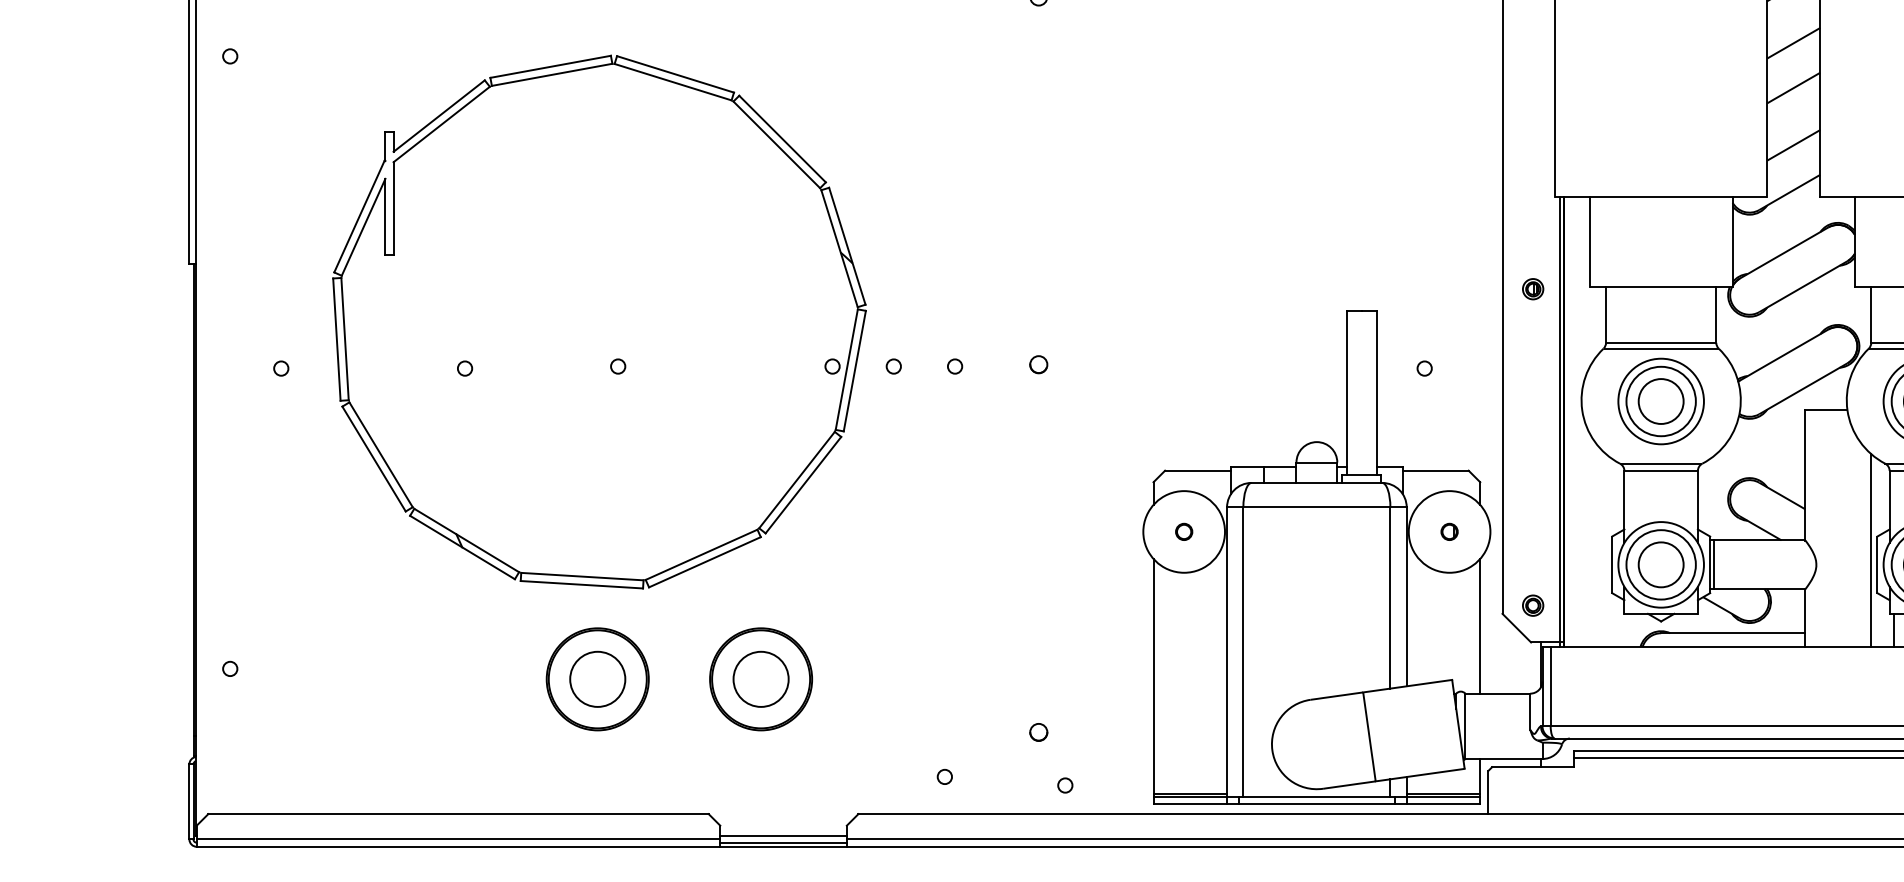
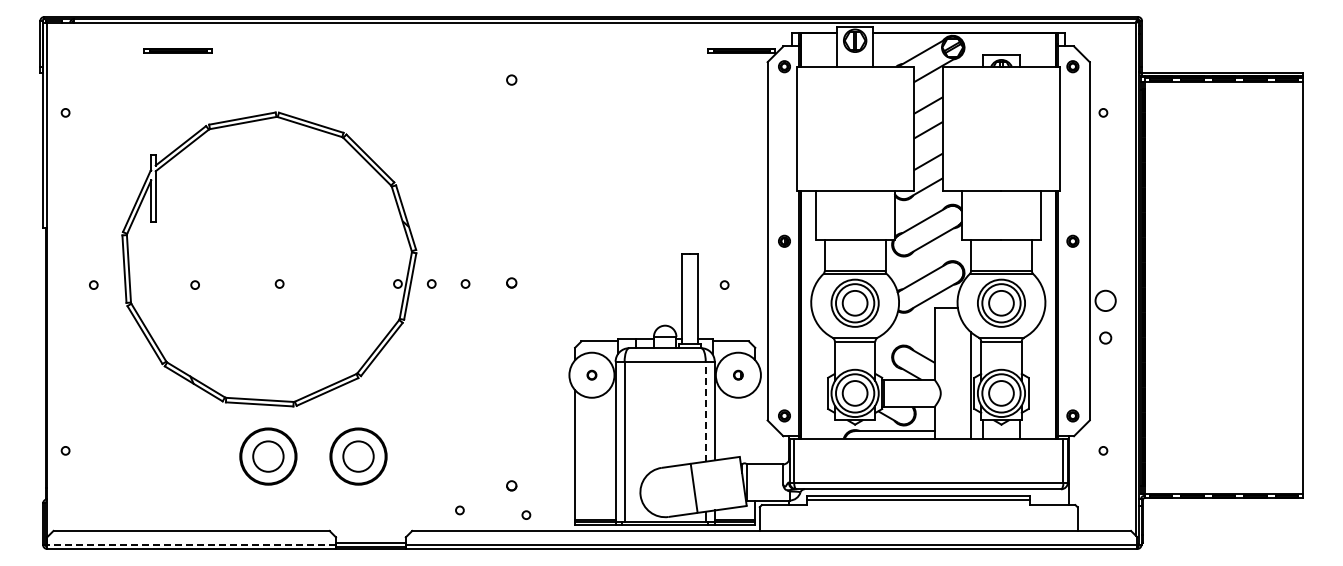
line: (1389, 597) -> (705, 411), solid -> dashed
line: (1480, 626) -> (755, 427), removed
line: (458, 838) -> (191, 544), solid -> dashed

